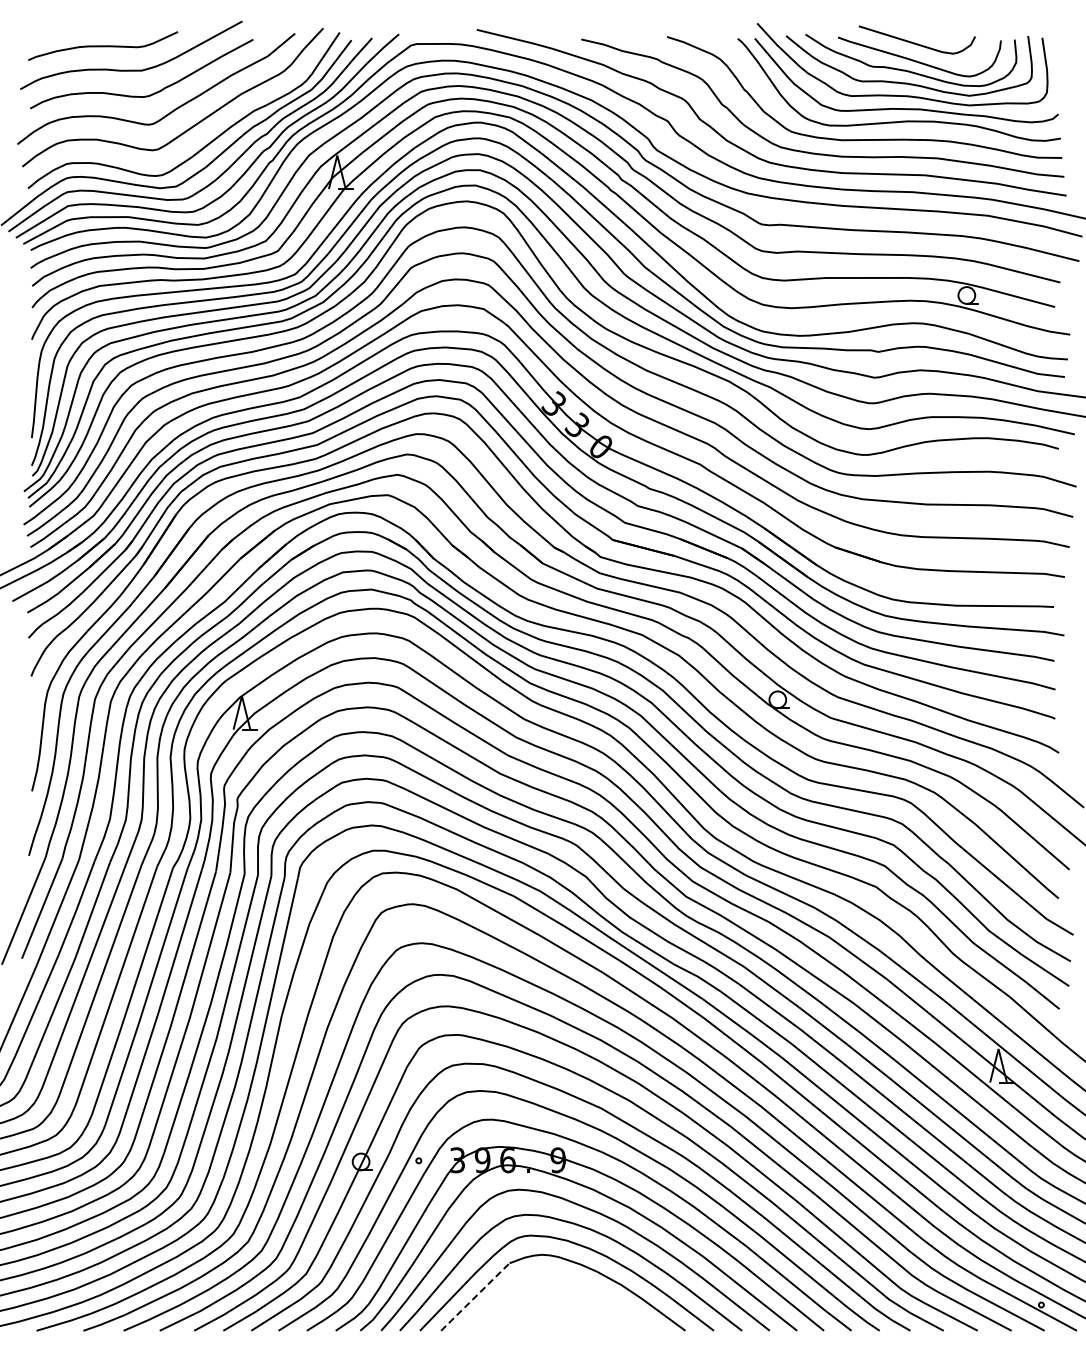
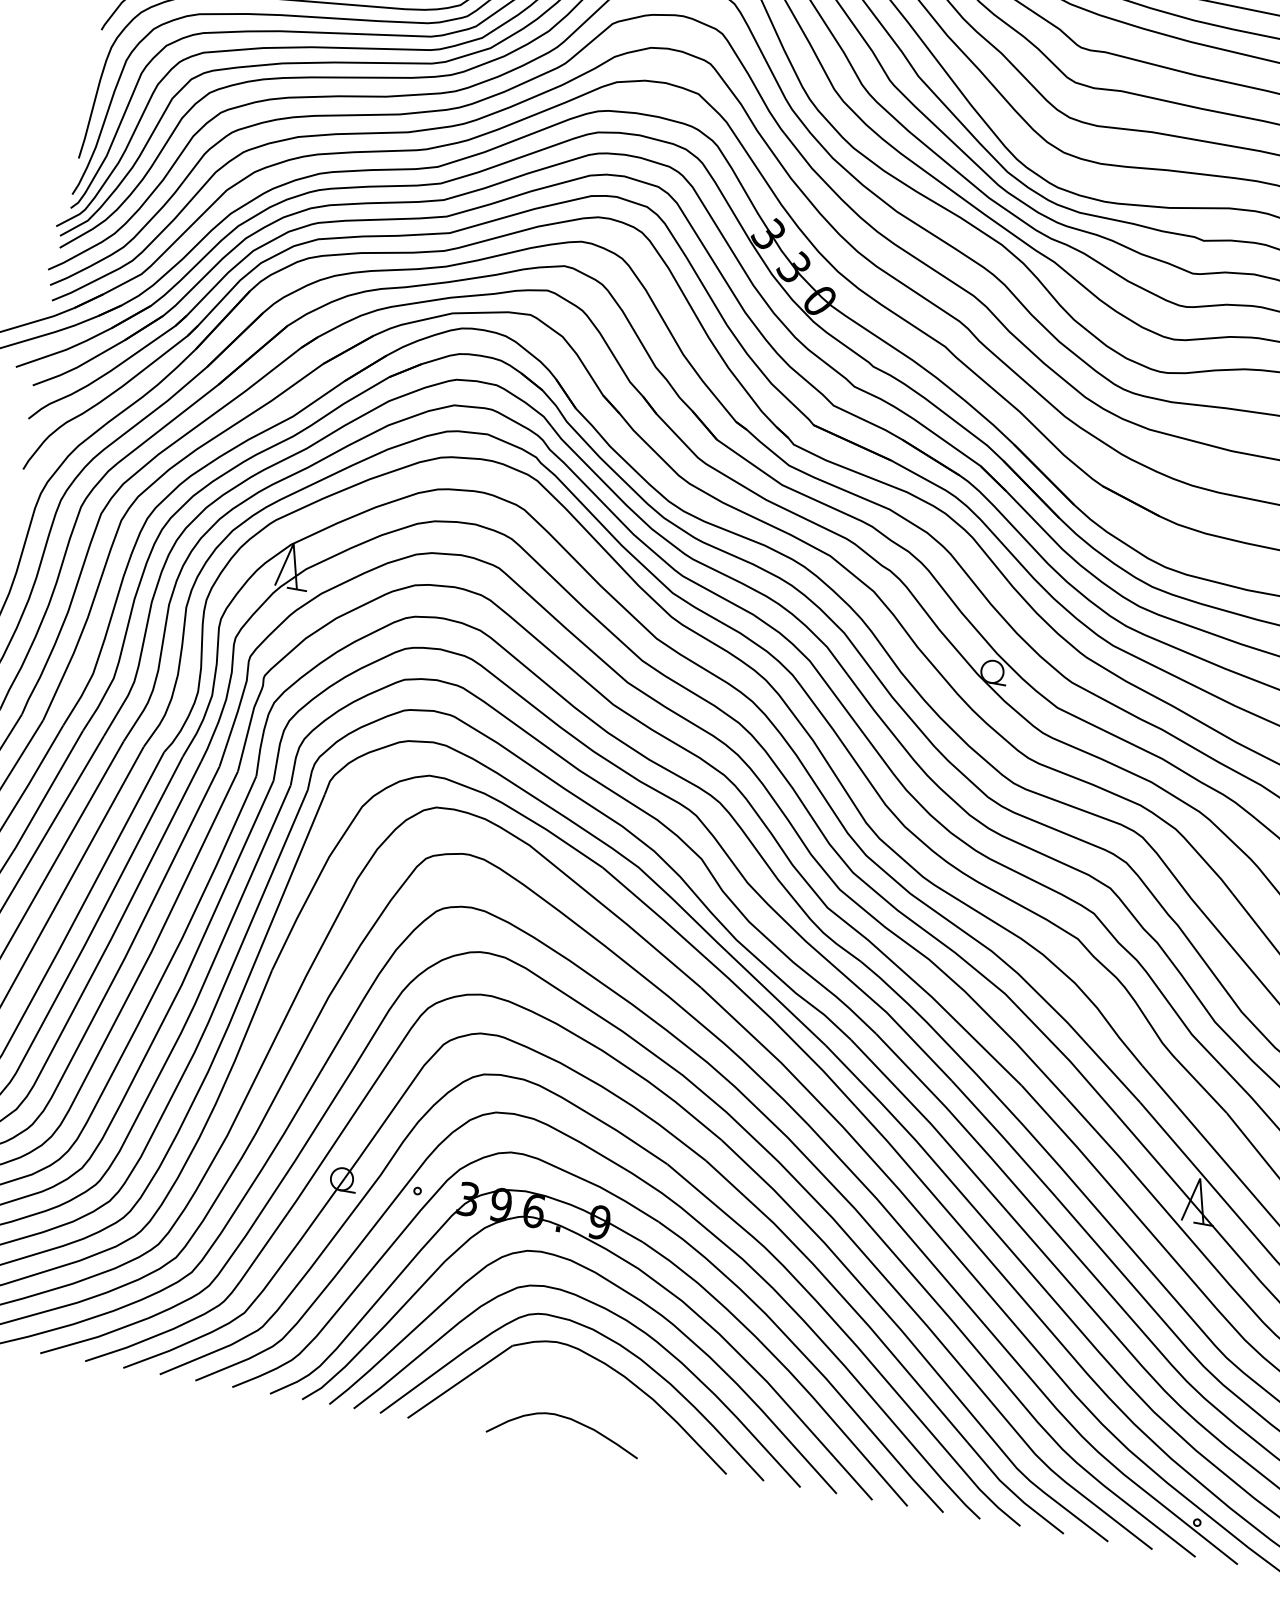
line: (475, 1296) -> (460, 1381), dashed -> solid
curve: (558, 1310) -> (565, 1418), added

